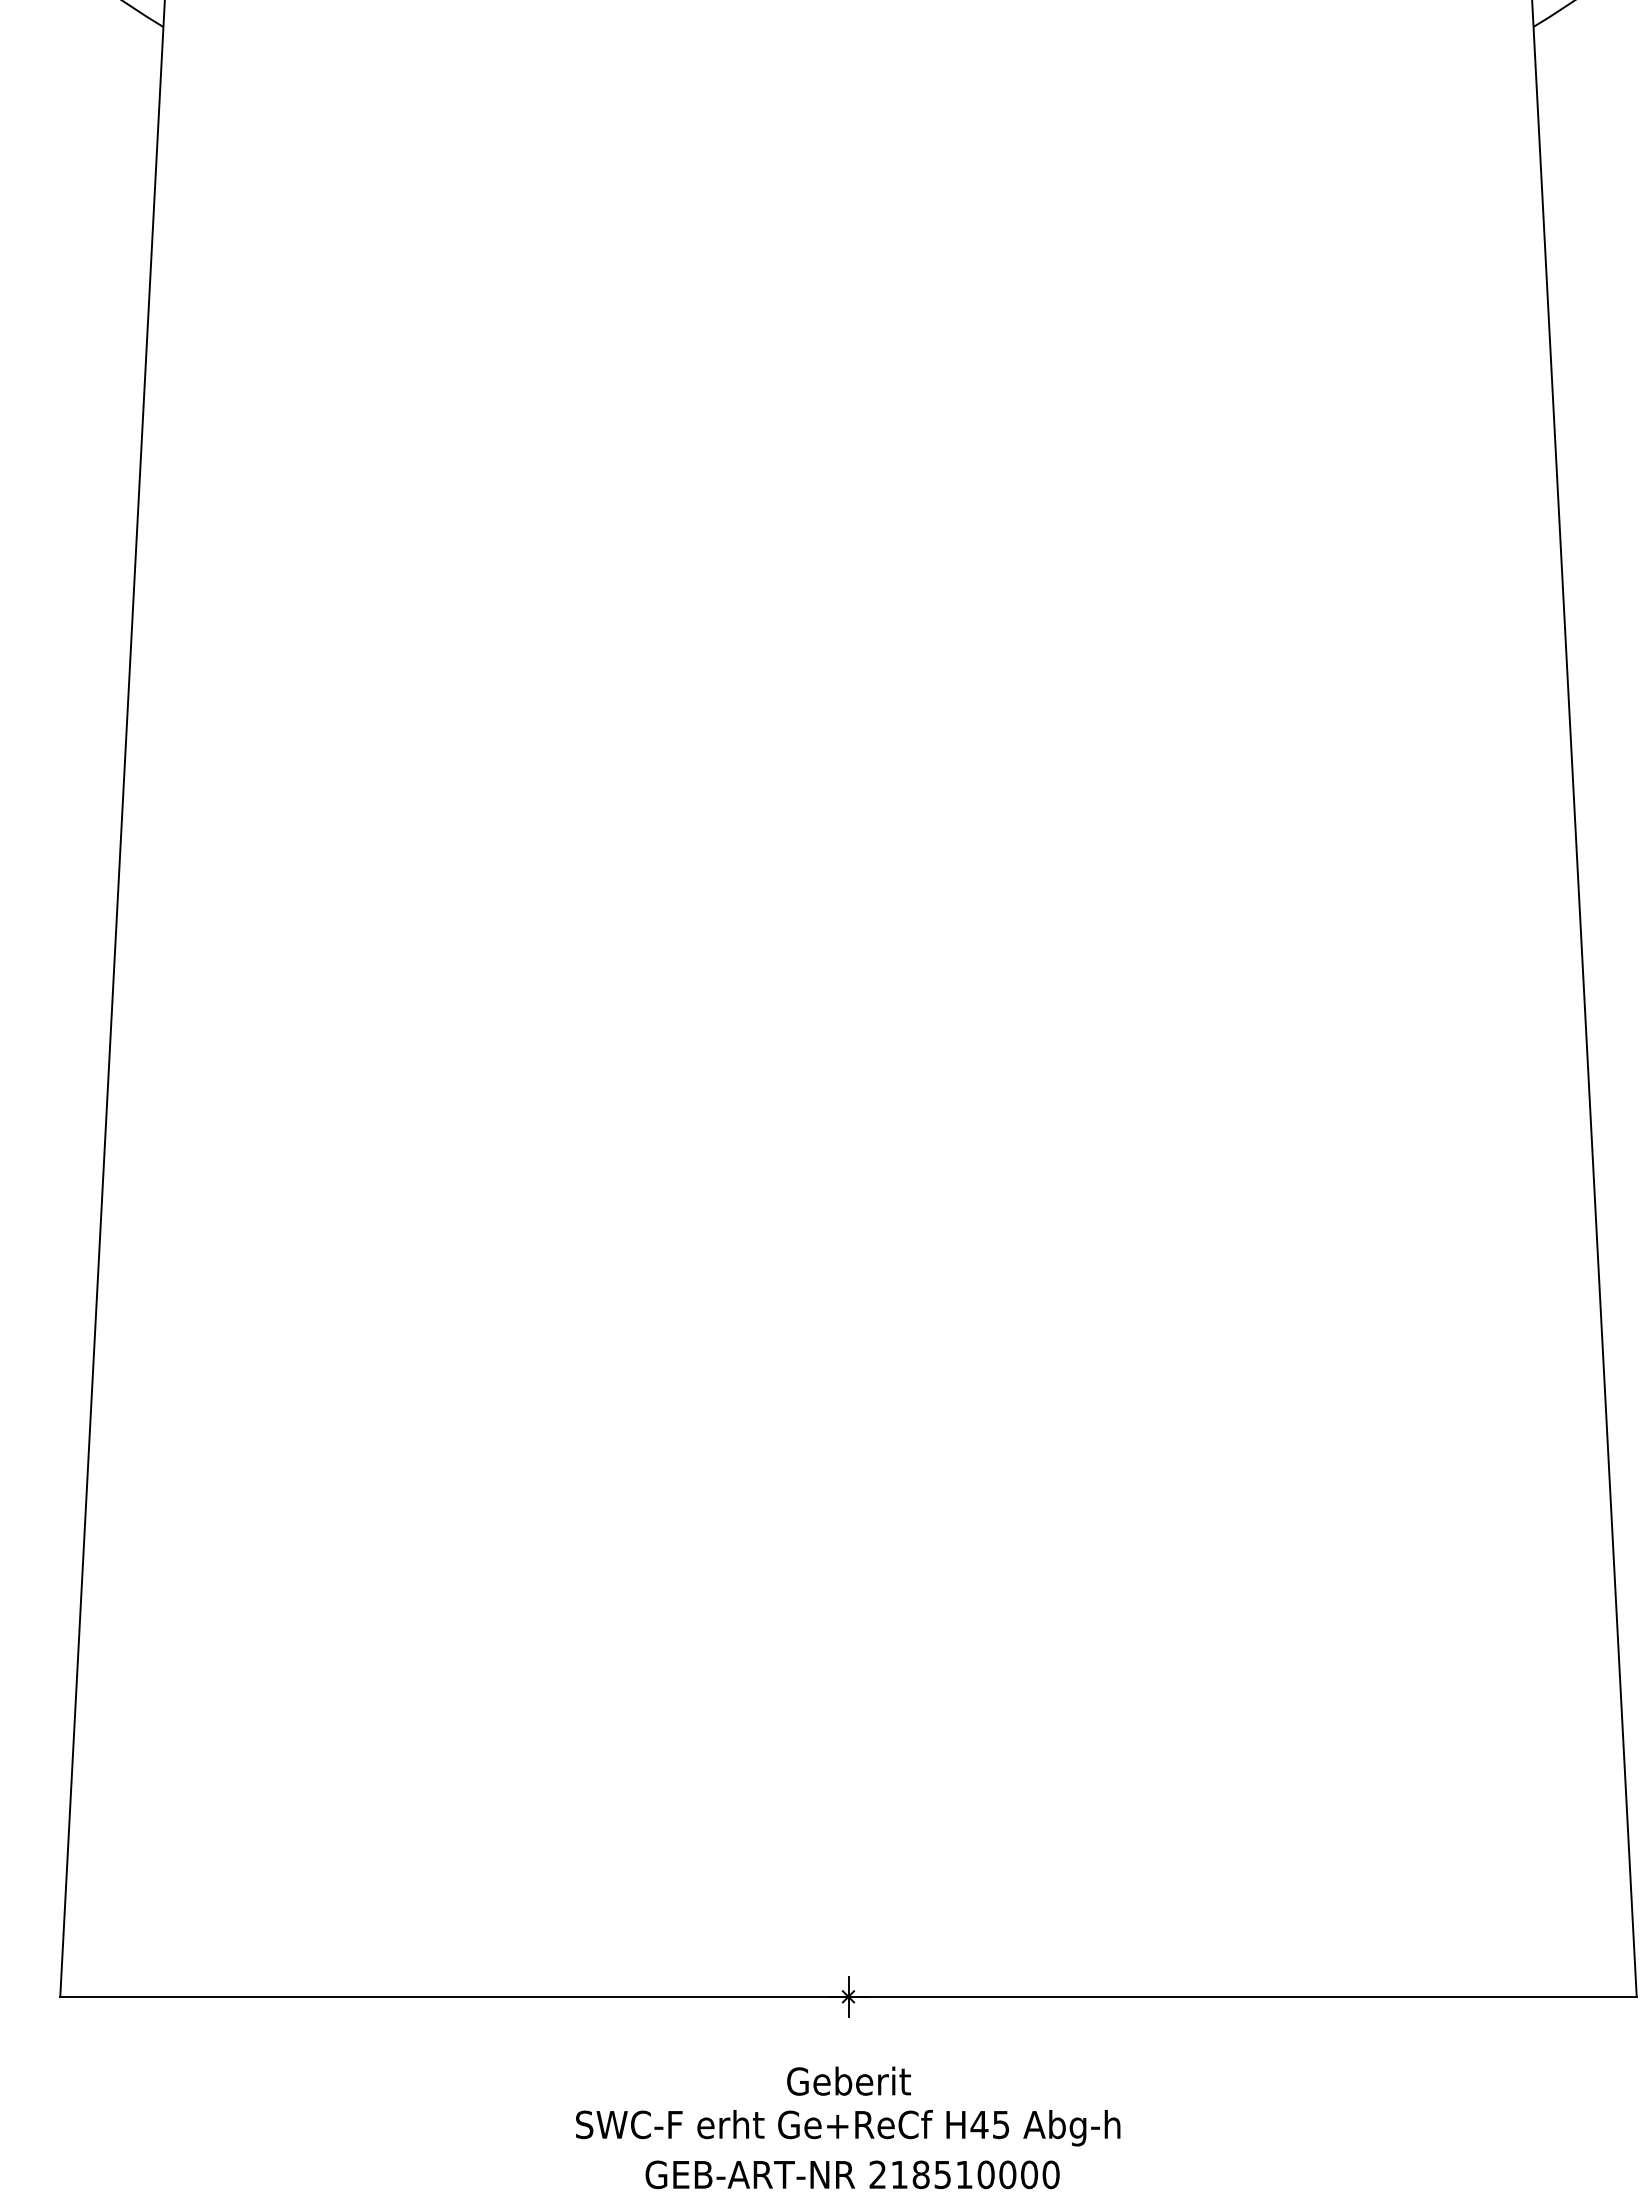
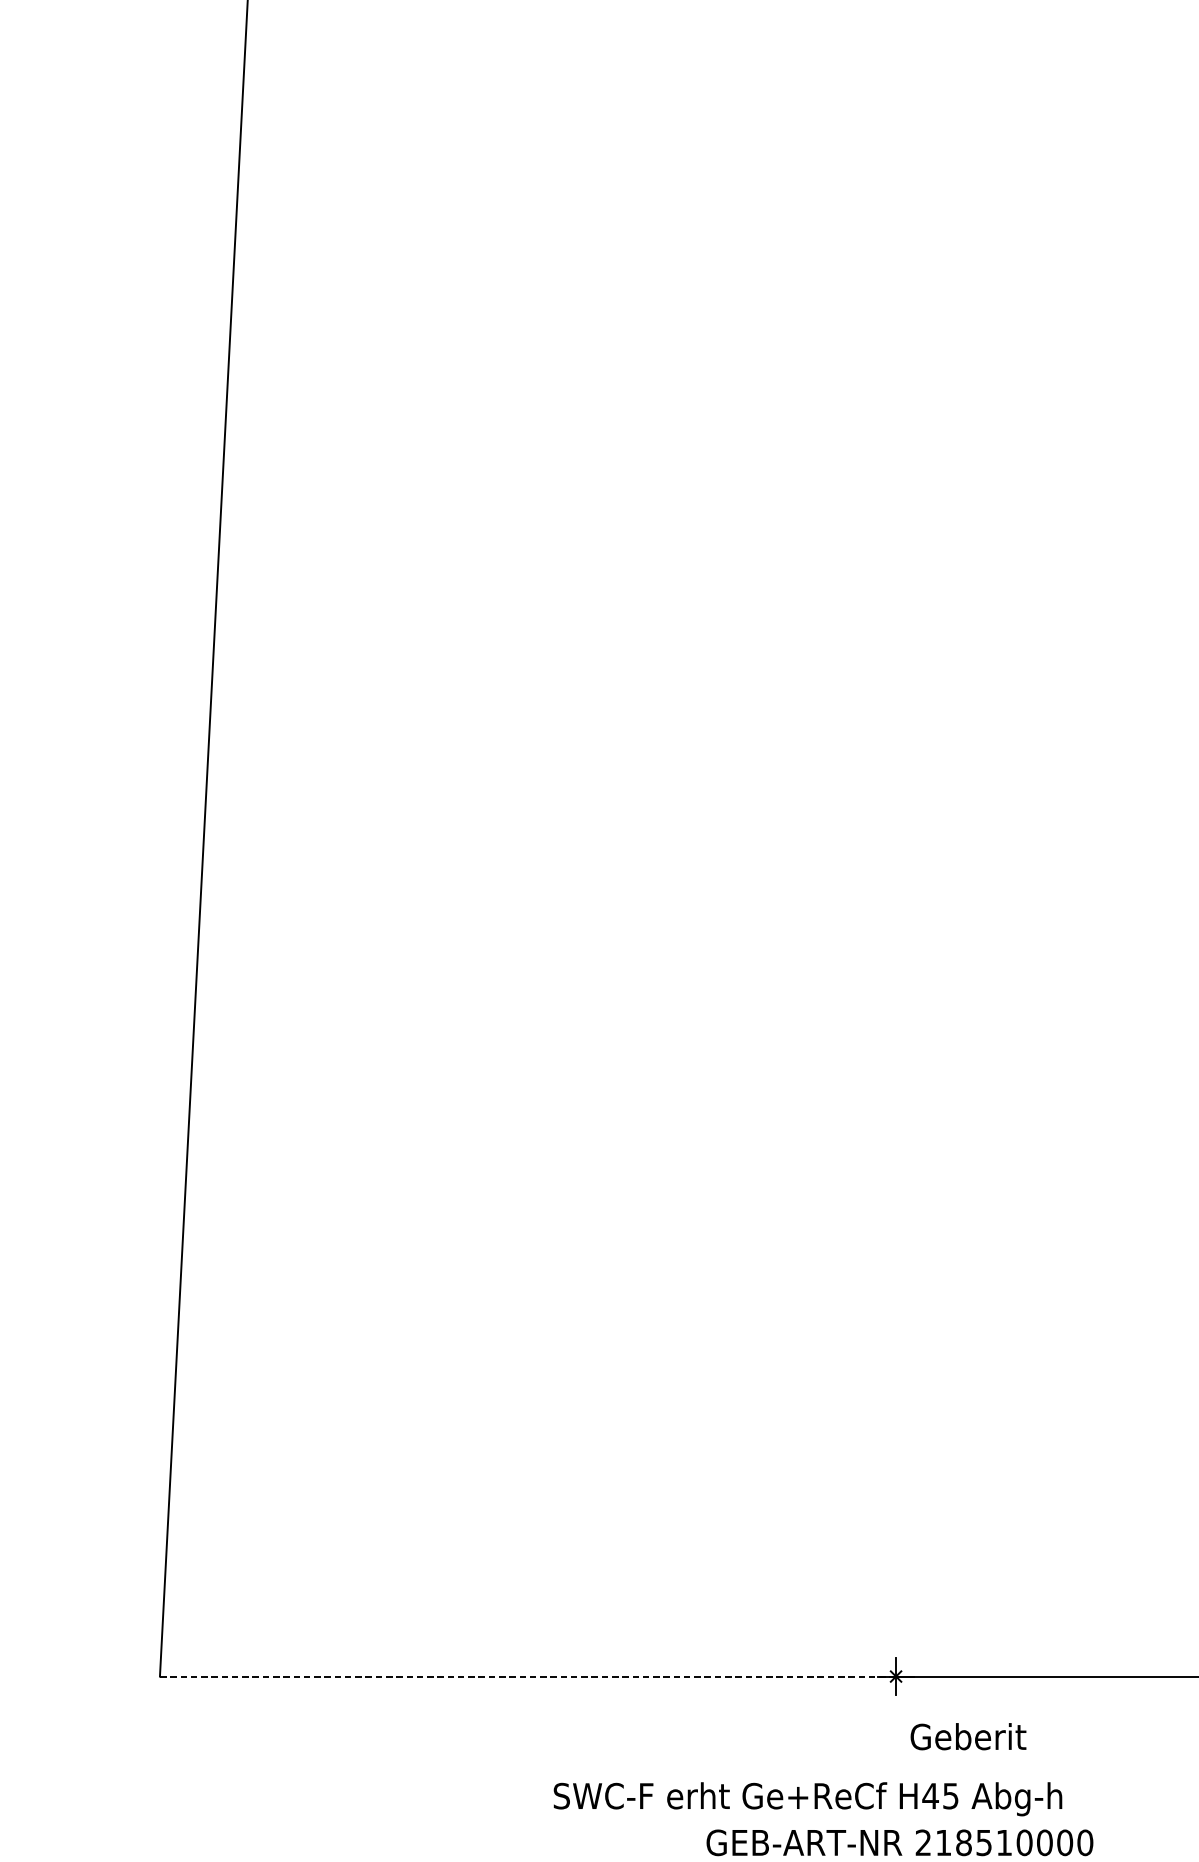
line: (454, 1996) -> (528, 1676), solid -> dashed
text: (848, 2080) -> (967, 1736), moved
text: (848, 2128) -> (808, 1799), moved

